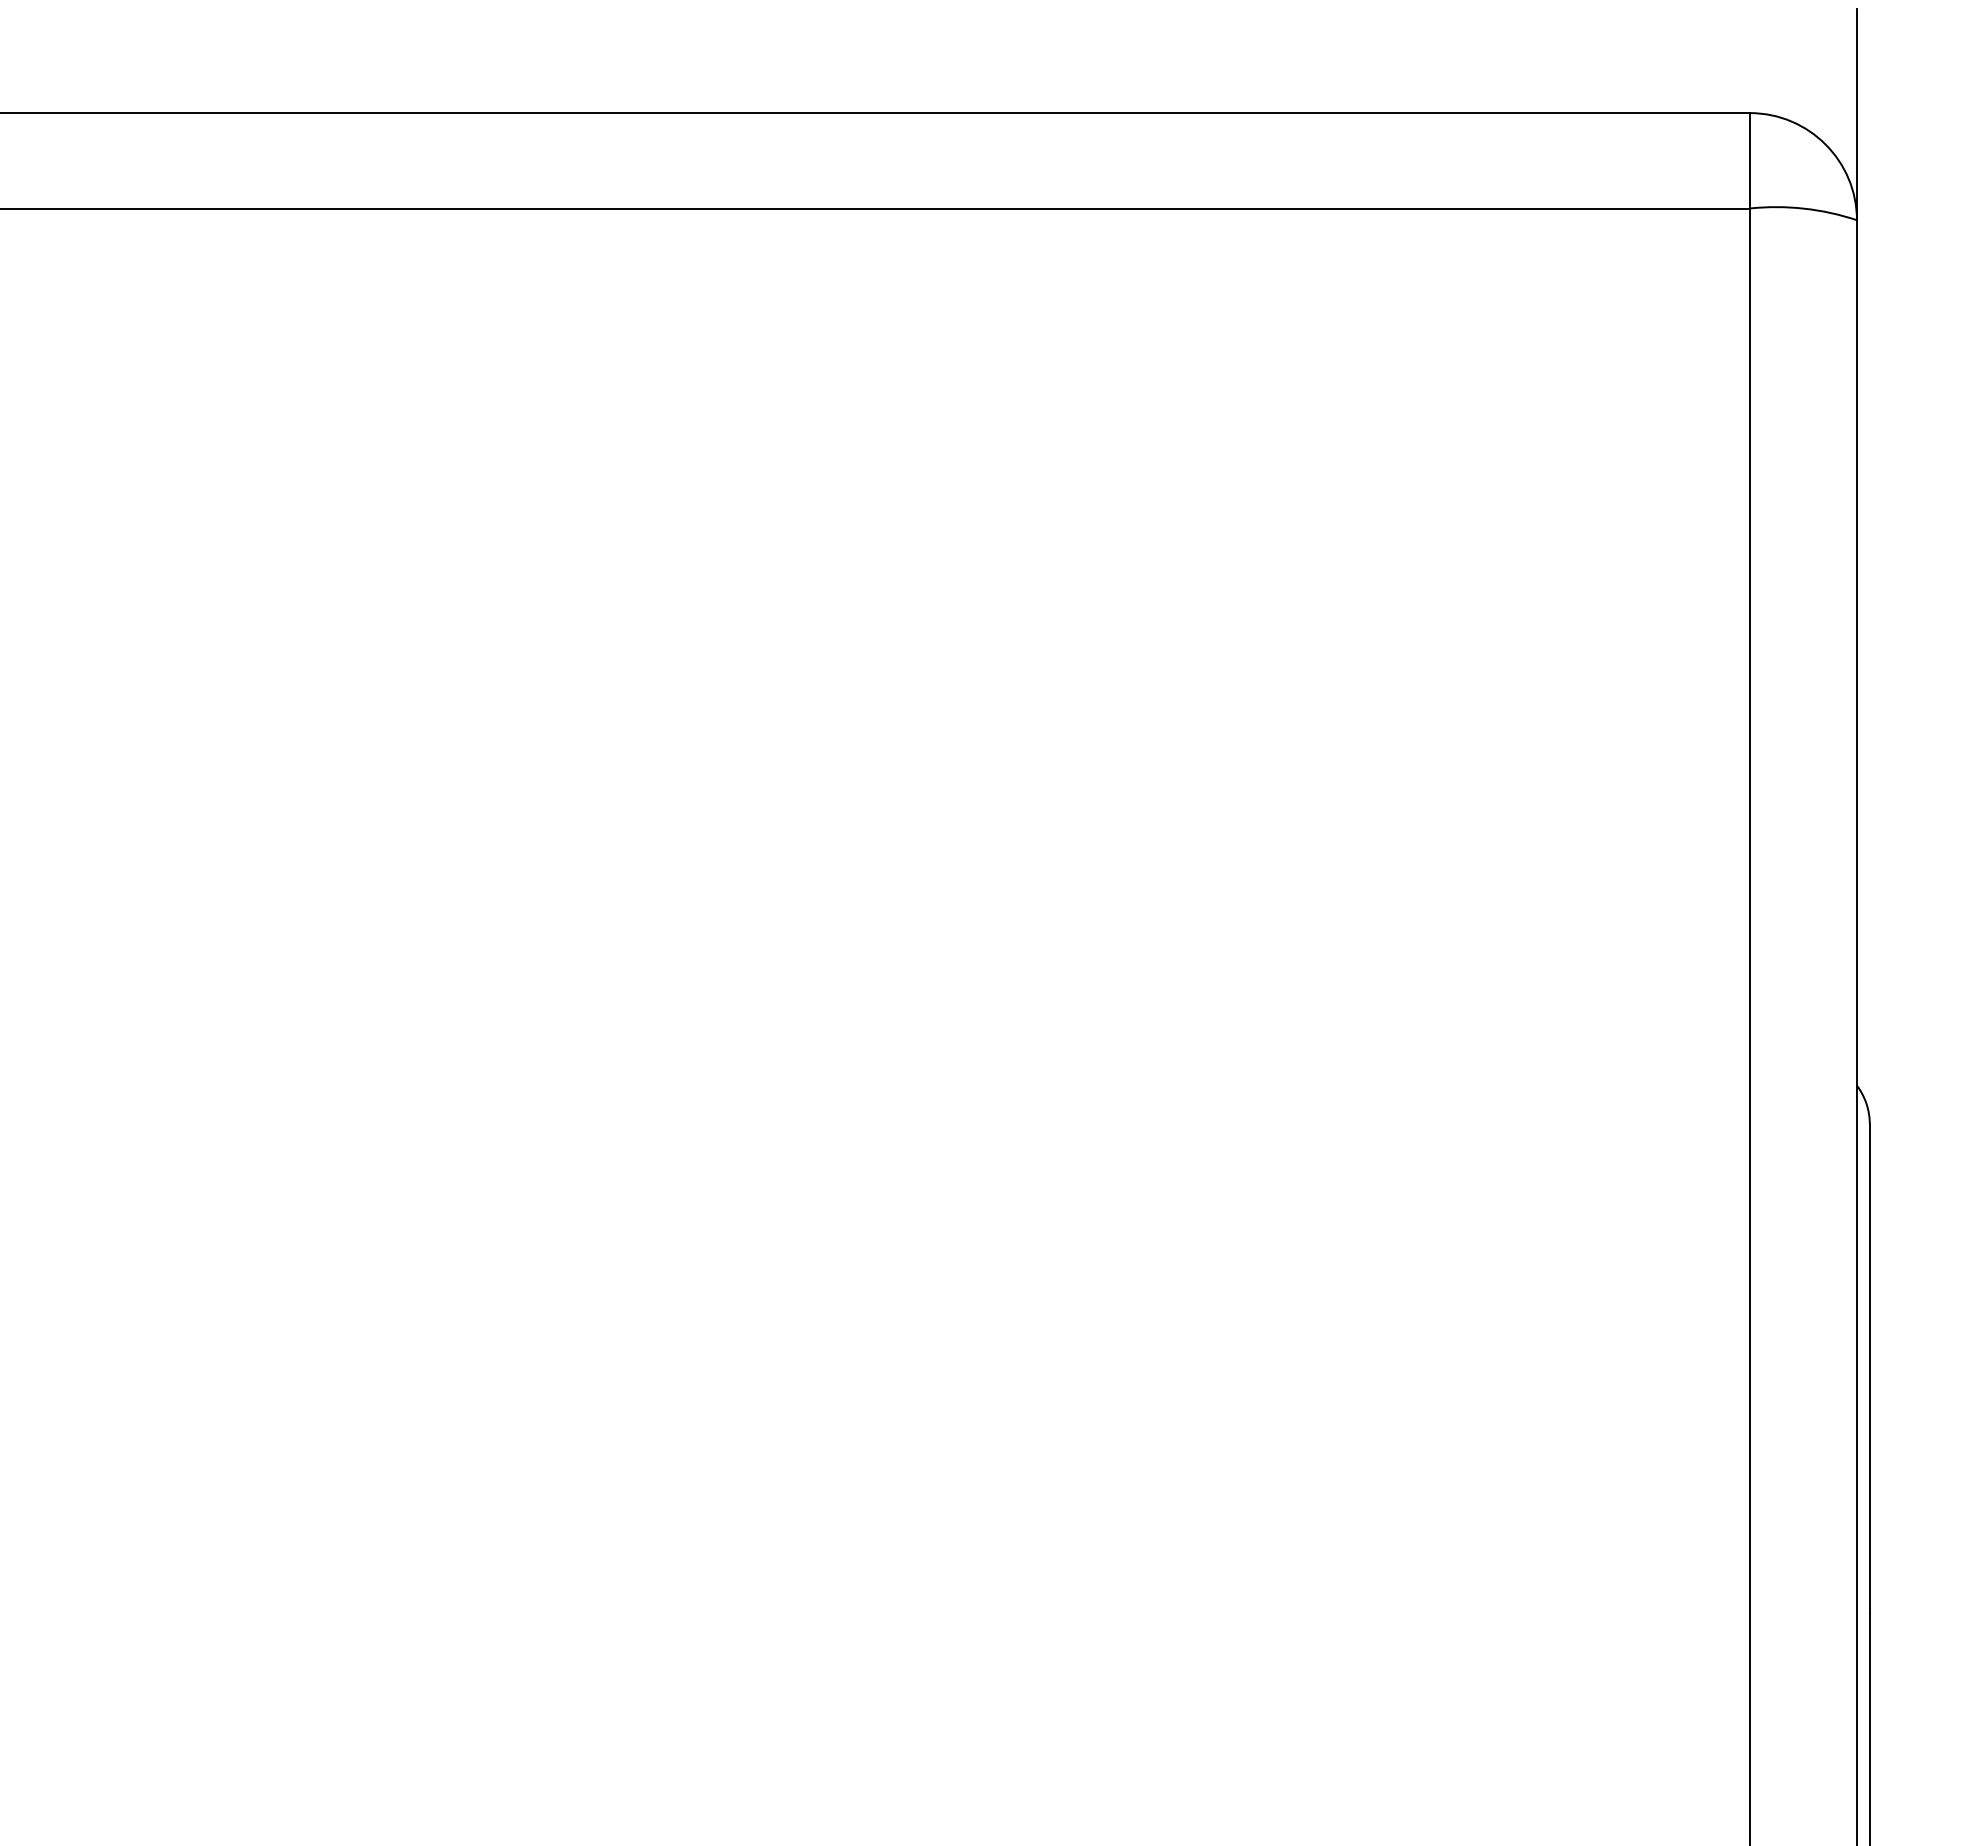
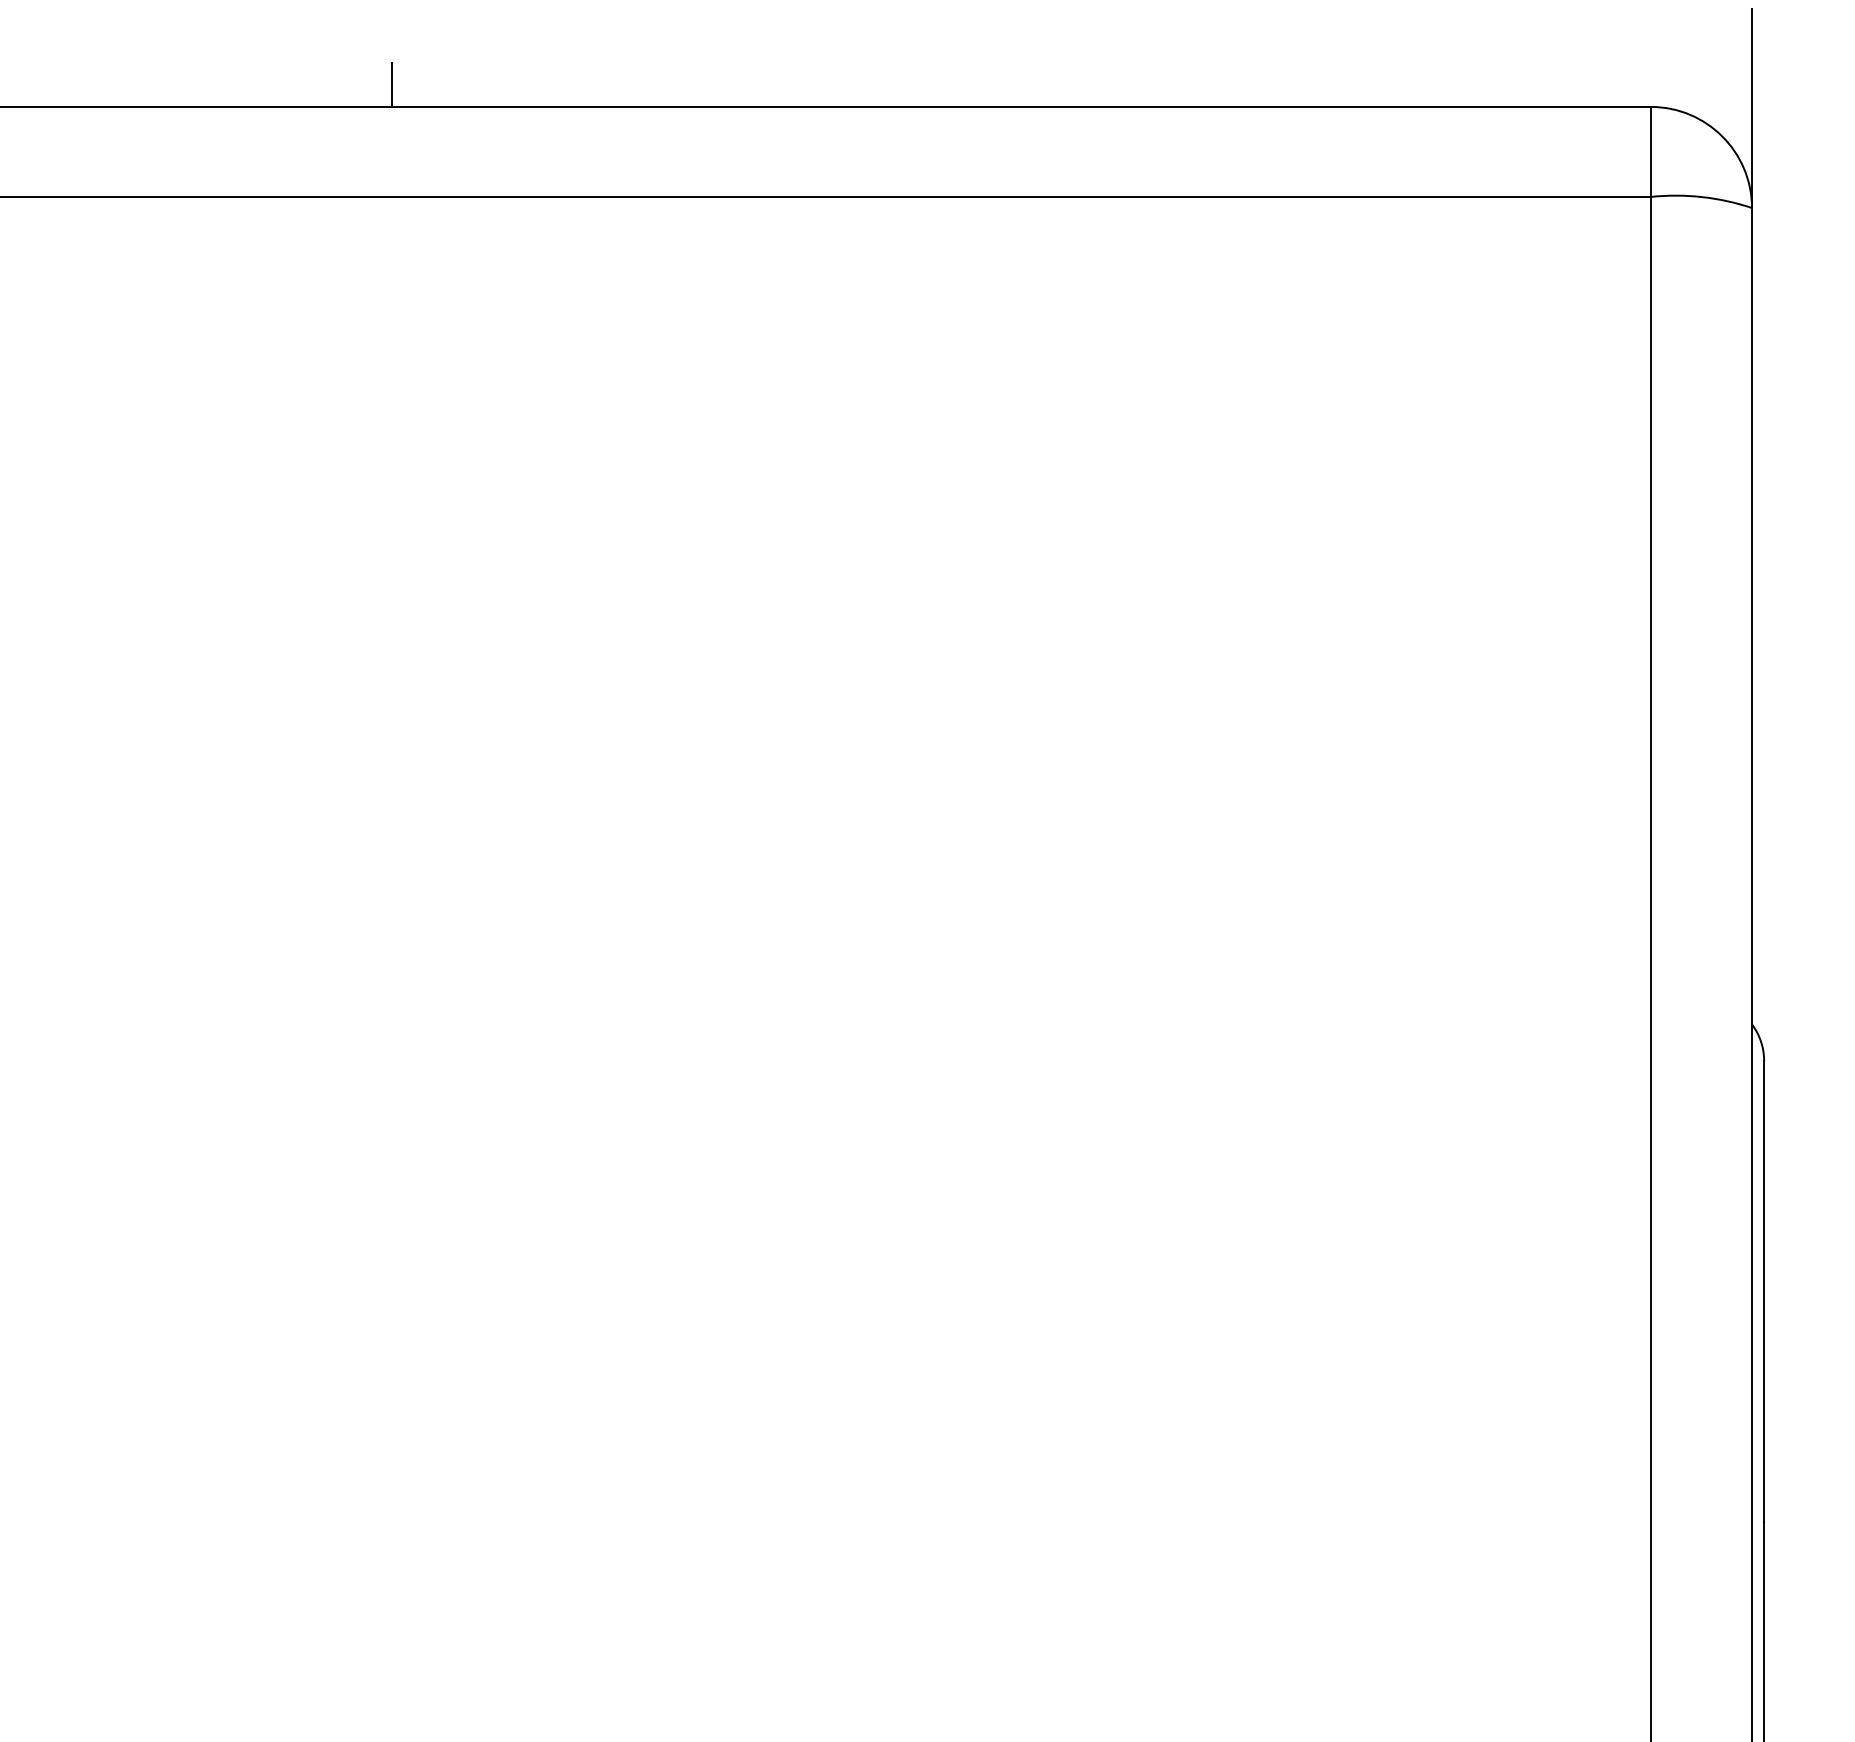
line: (415, 89) -> (392, 84), added

